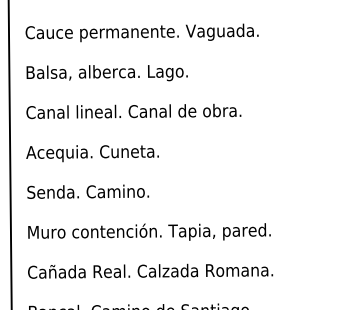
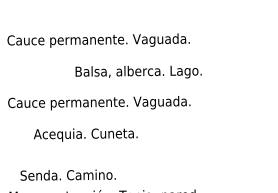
text: (106, 73) -> (138, 72), moved
text: (153, 112) -> (107, 102), Canal lineal. Canal de obra. -> Cauce permanente. Vaguada.
text: (92, 153) -> (85, 135), moved
text: (87, 191) -> (67, 174), moved

